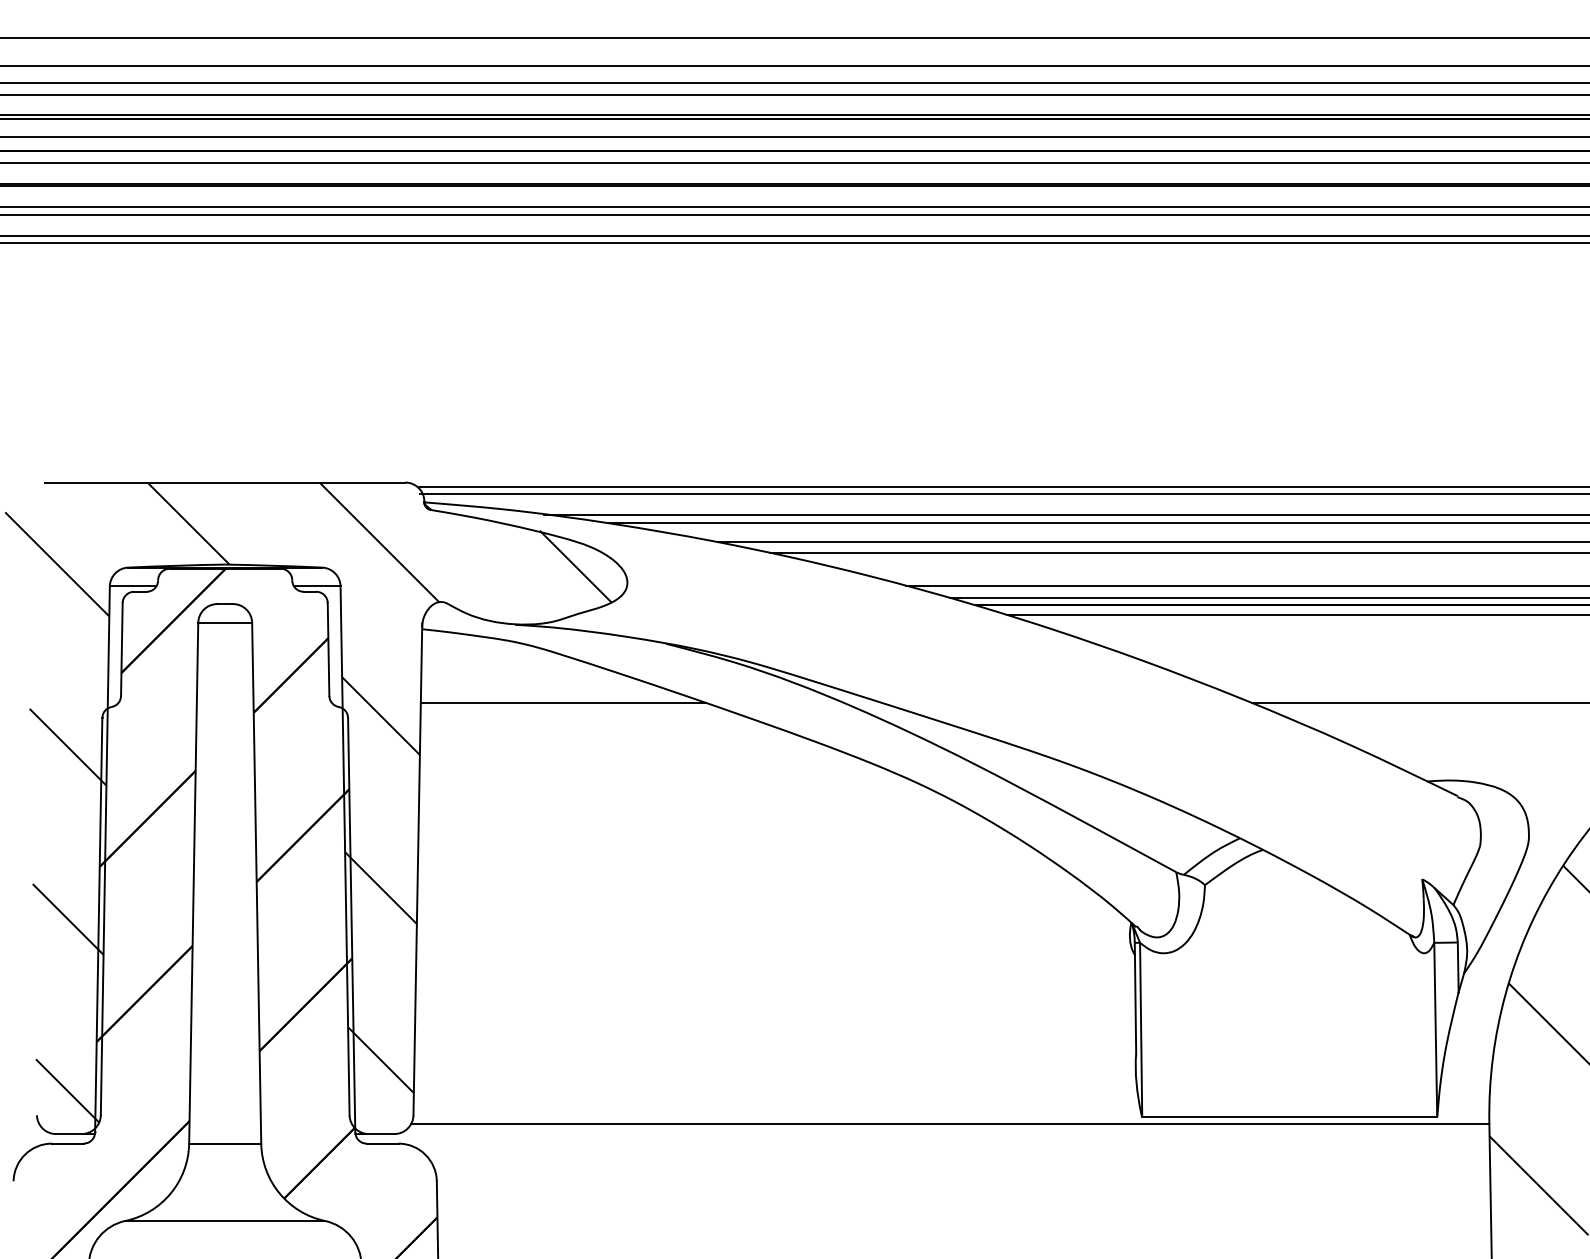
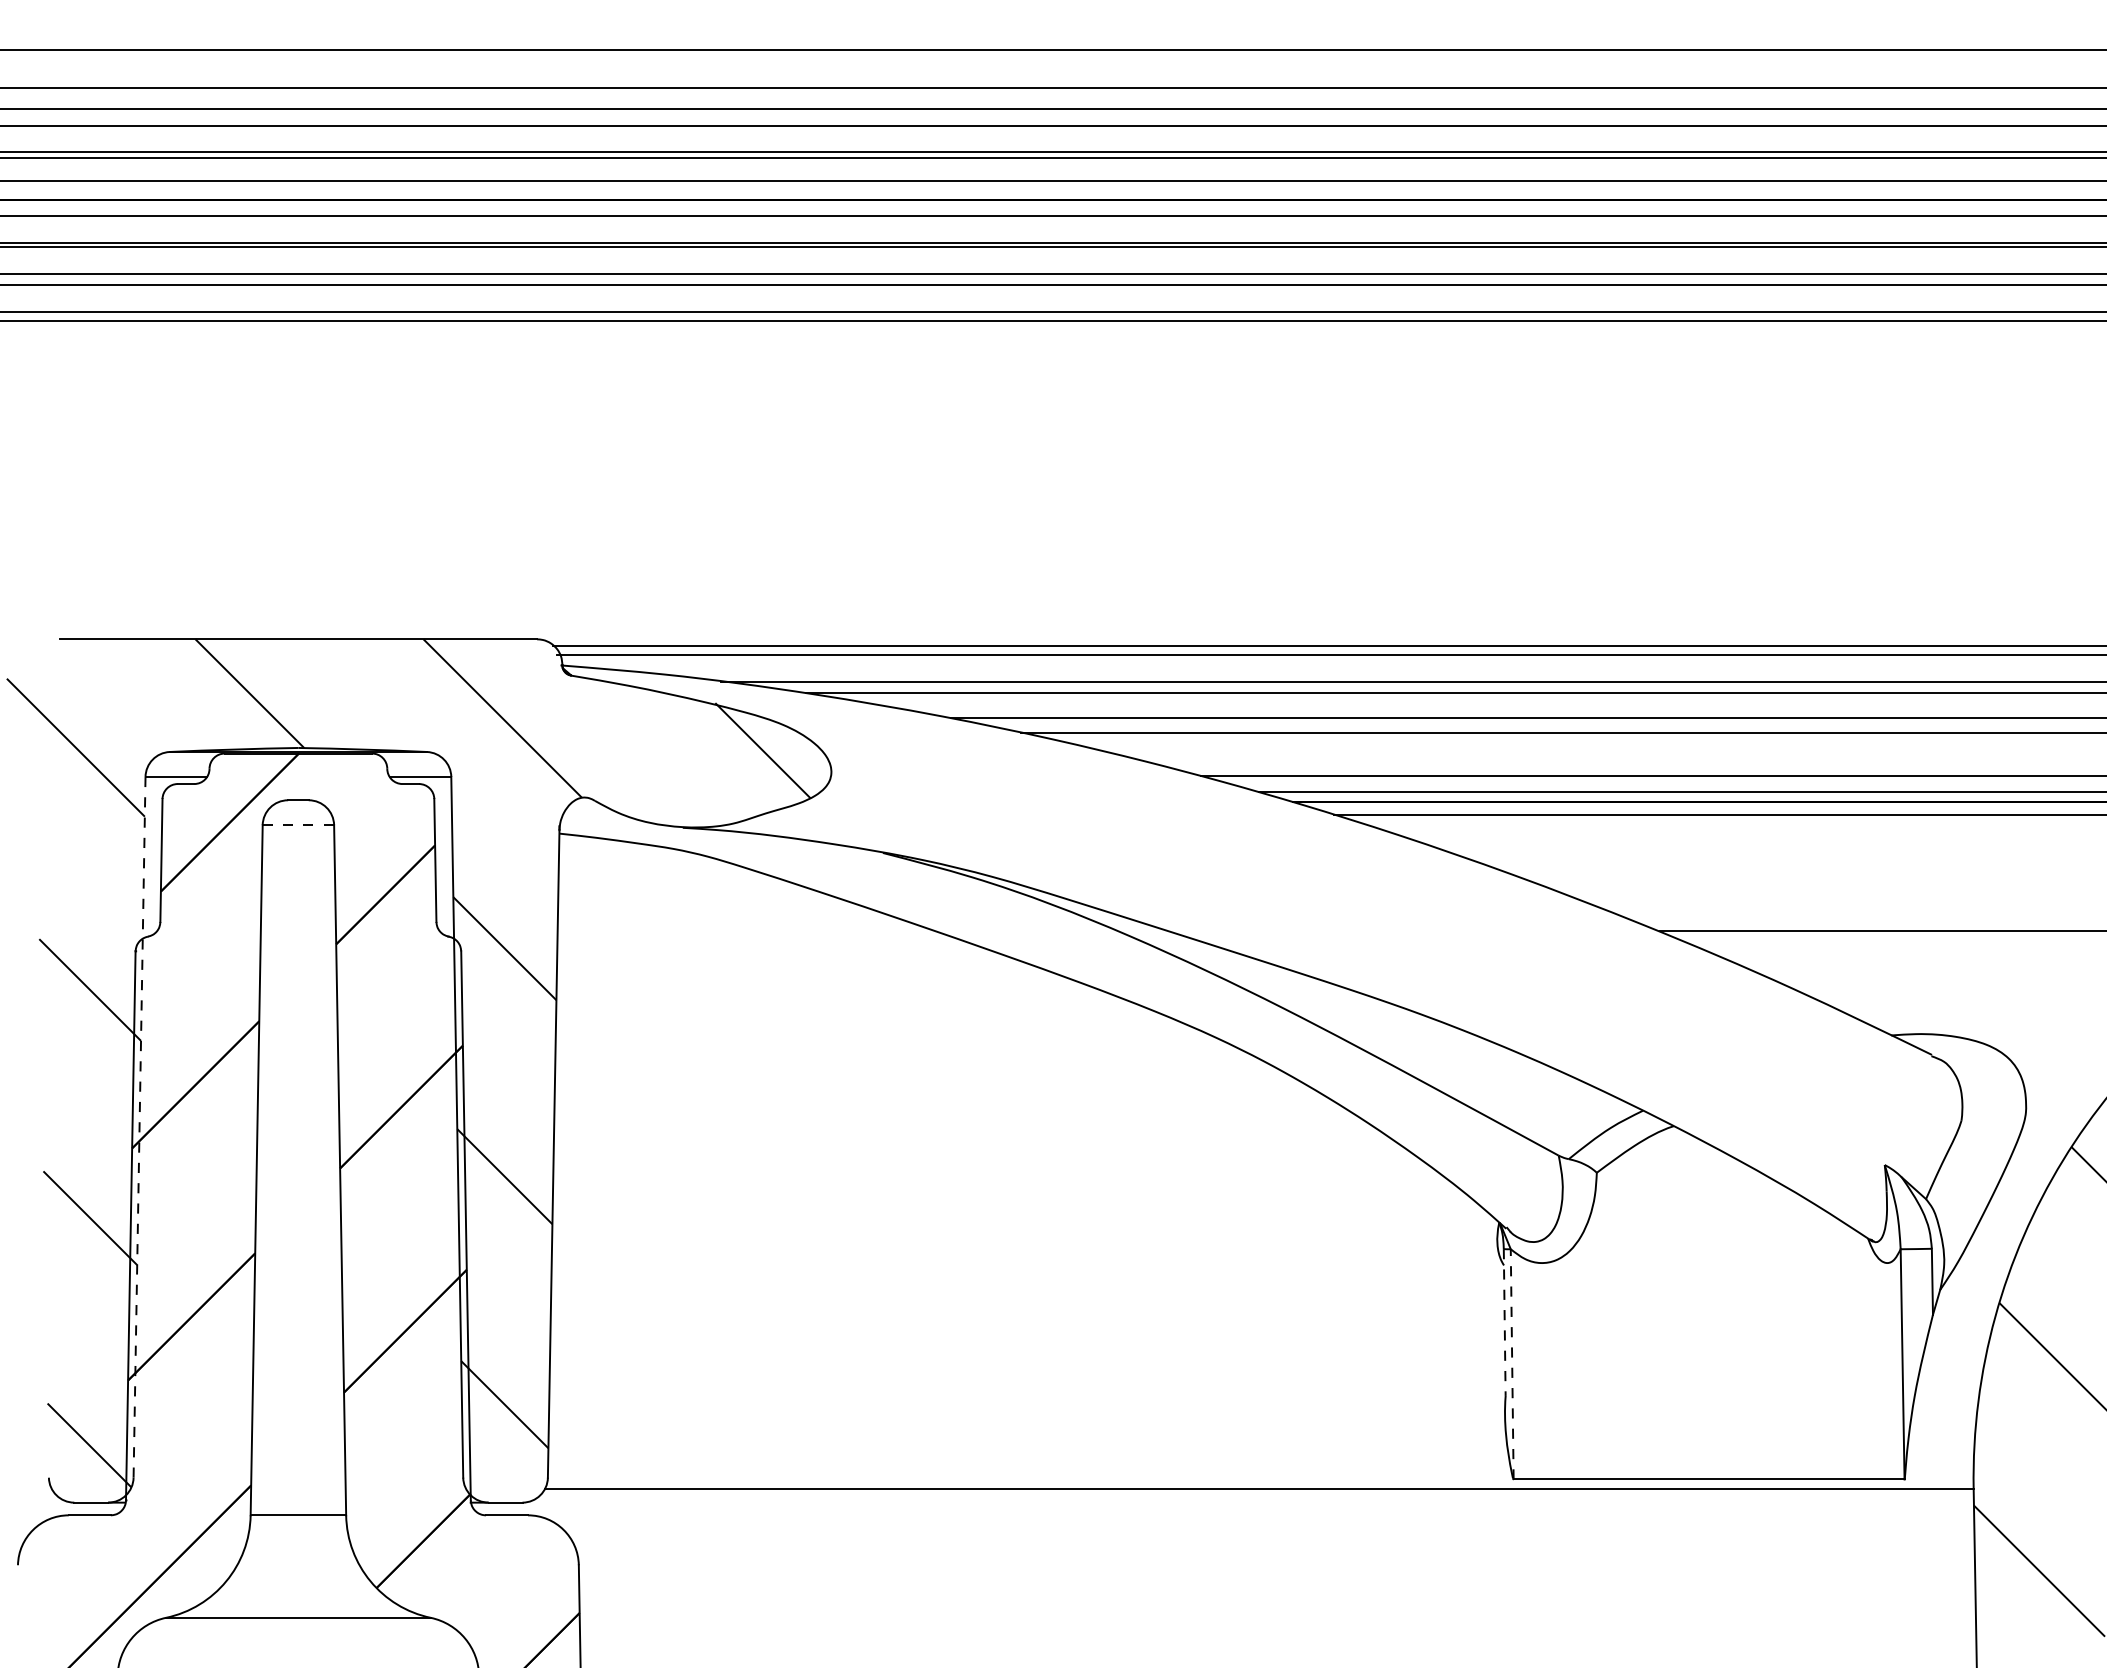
line: (225, 623) -> (298, 825), solid -> dashed
line: (563, 703) -> (746, 931), removed
line: (105, 850) -> (139, 1127), solid -> dashed
line: (1135, 998) -> (1504, 1323), solid -> dashed
line: (1141, 1029) -> (1512, 1363), solid -> dashed

